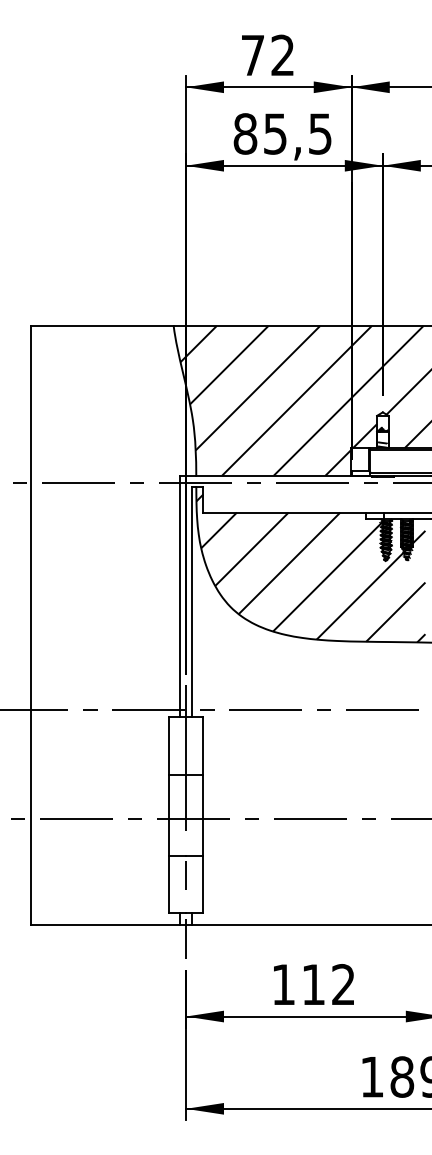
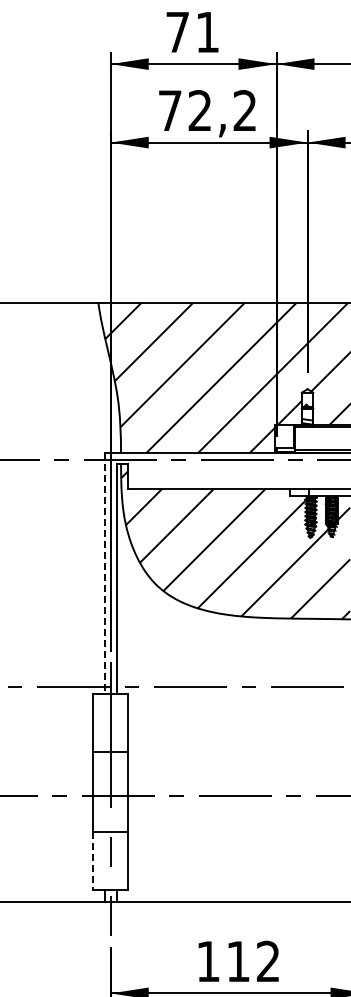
text: (282, 54) -> (207, 31), 72 -> 71
text: (282, 133) -> (207, 110), 85,5 -> 72,2
line: (180, 596) -> (105, 573), solid -> dashed
line: (168, 884) -> (93, 861), solid -> dashed

